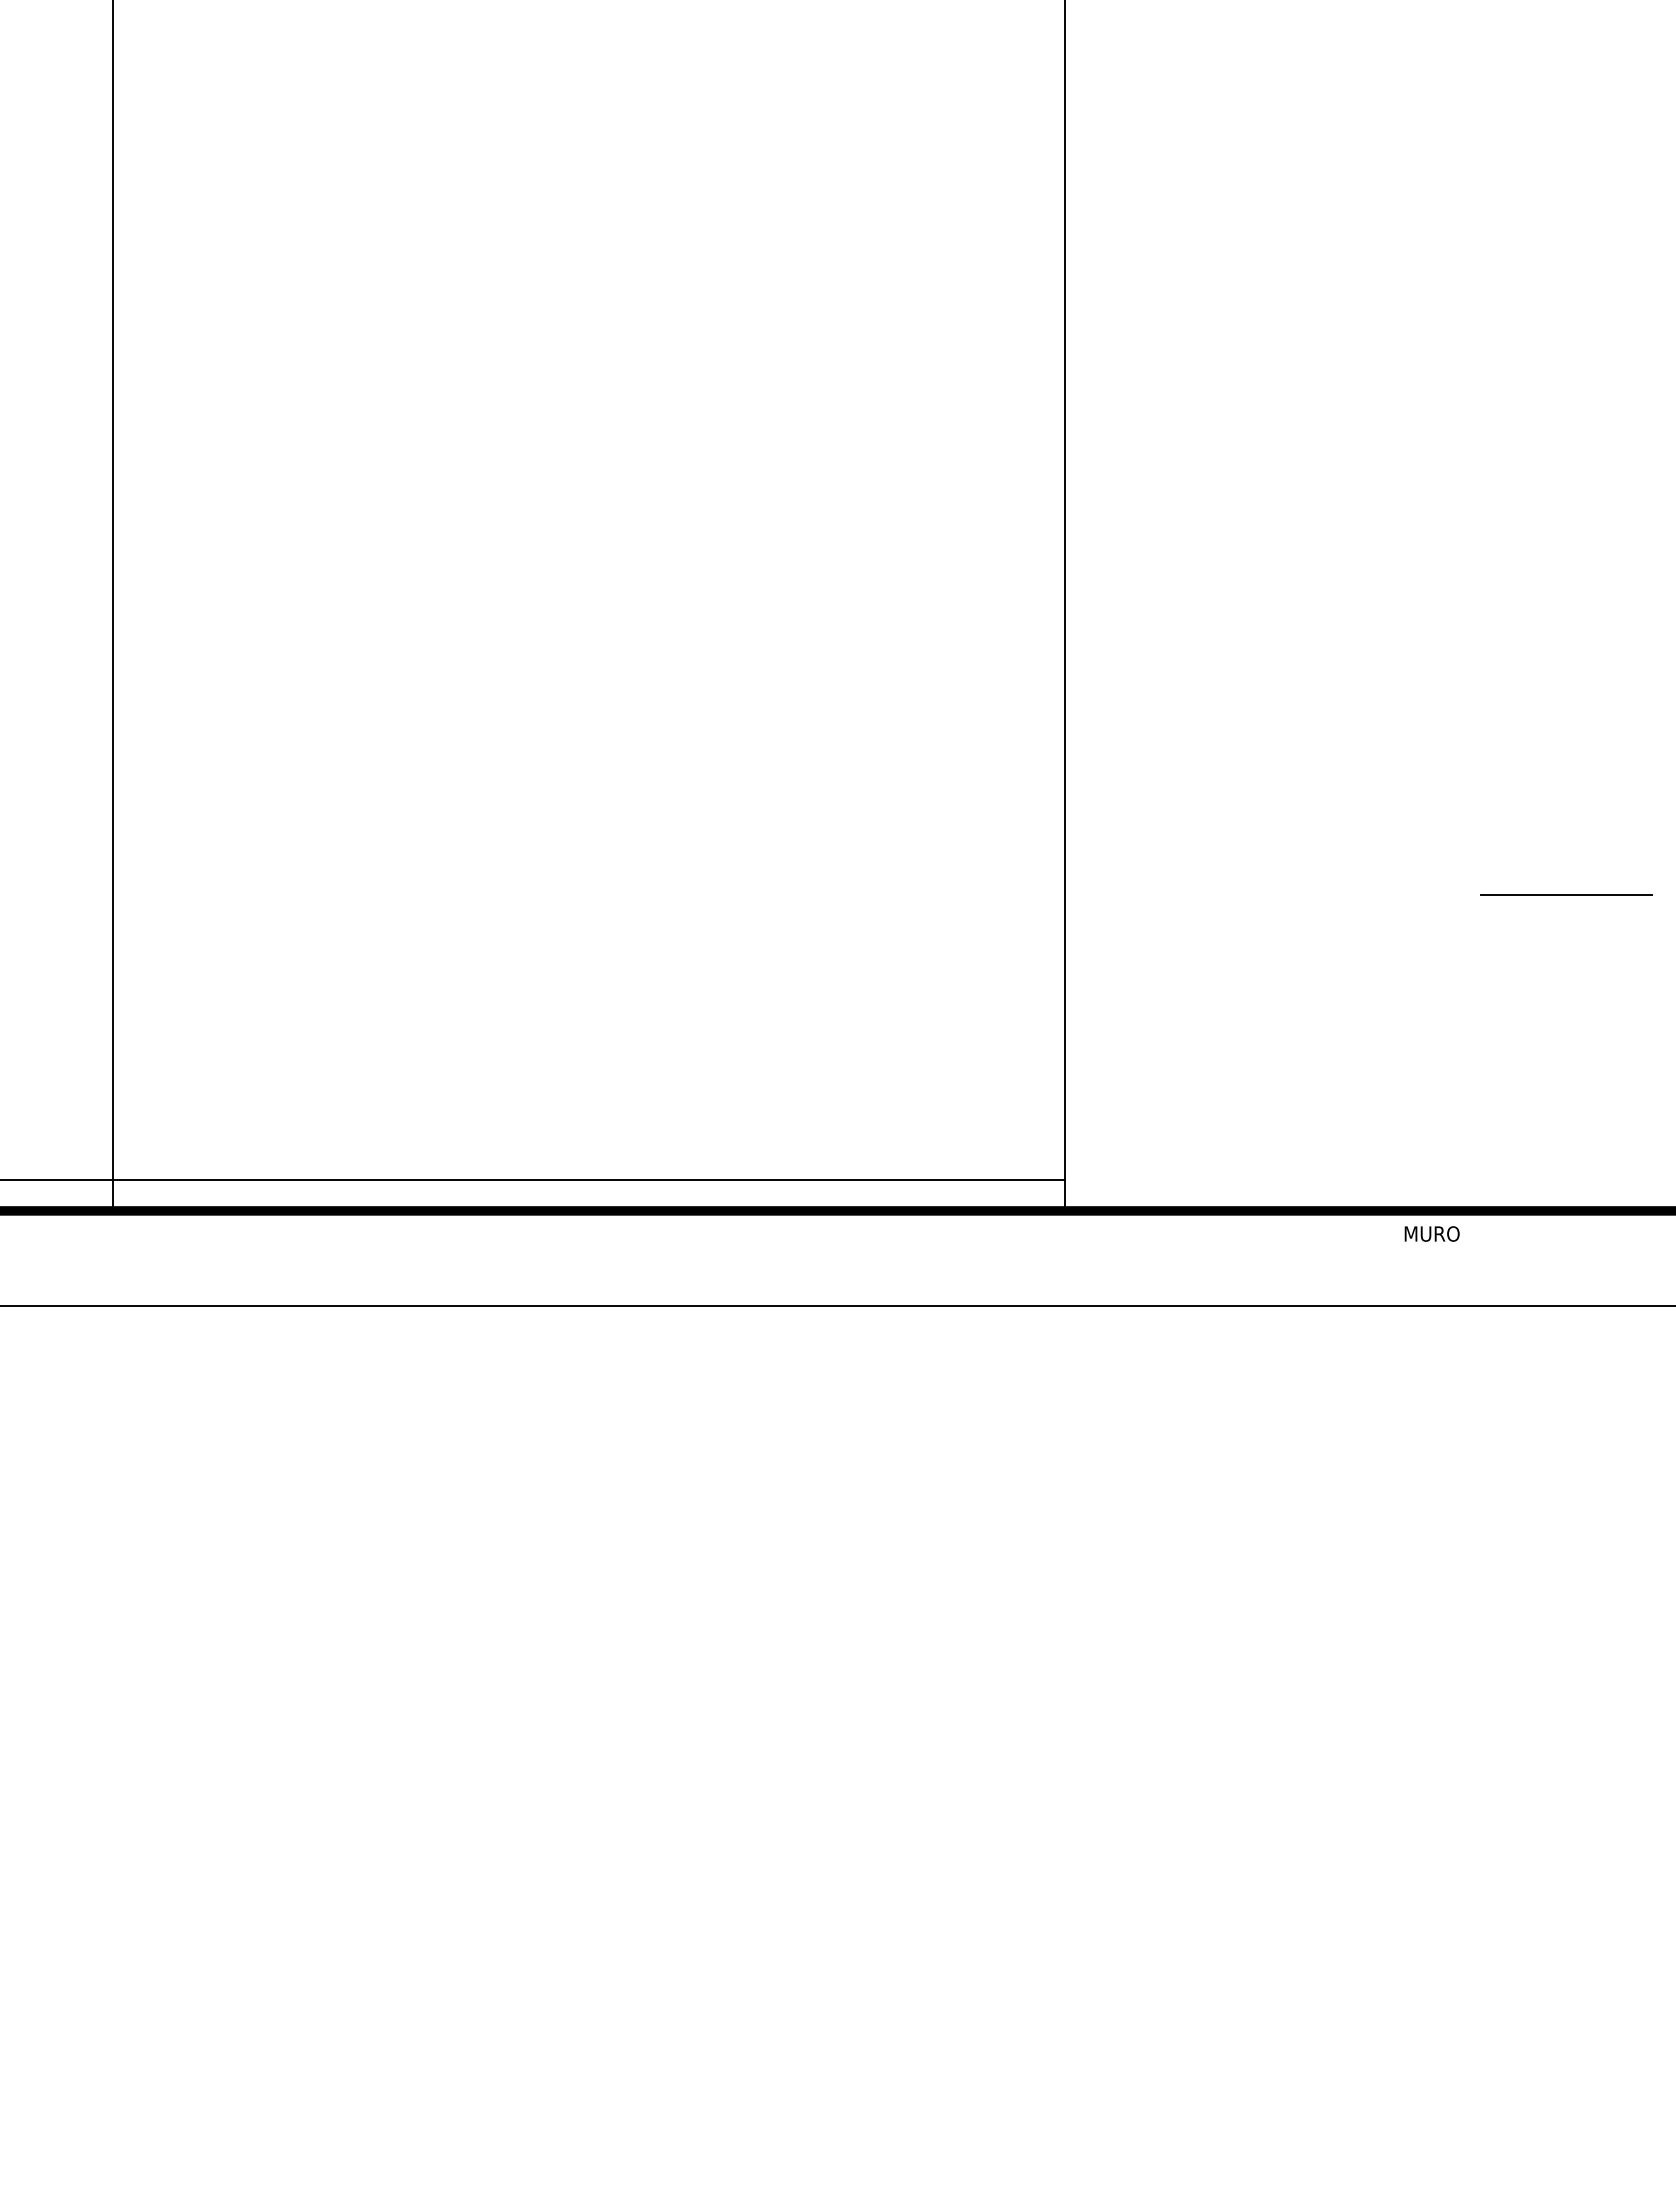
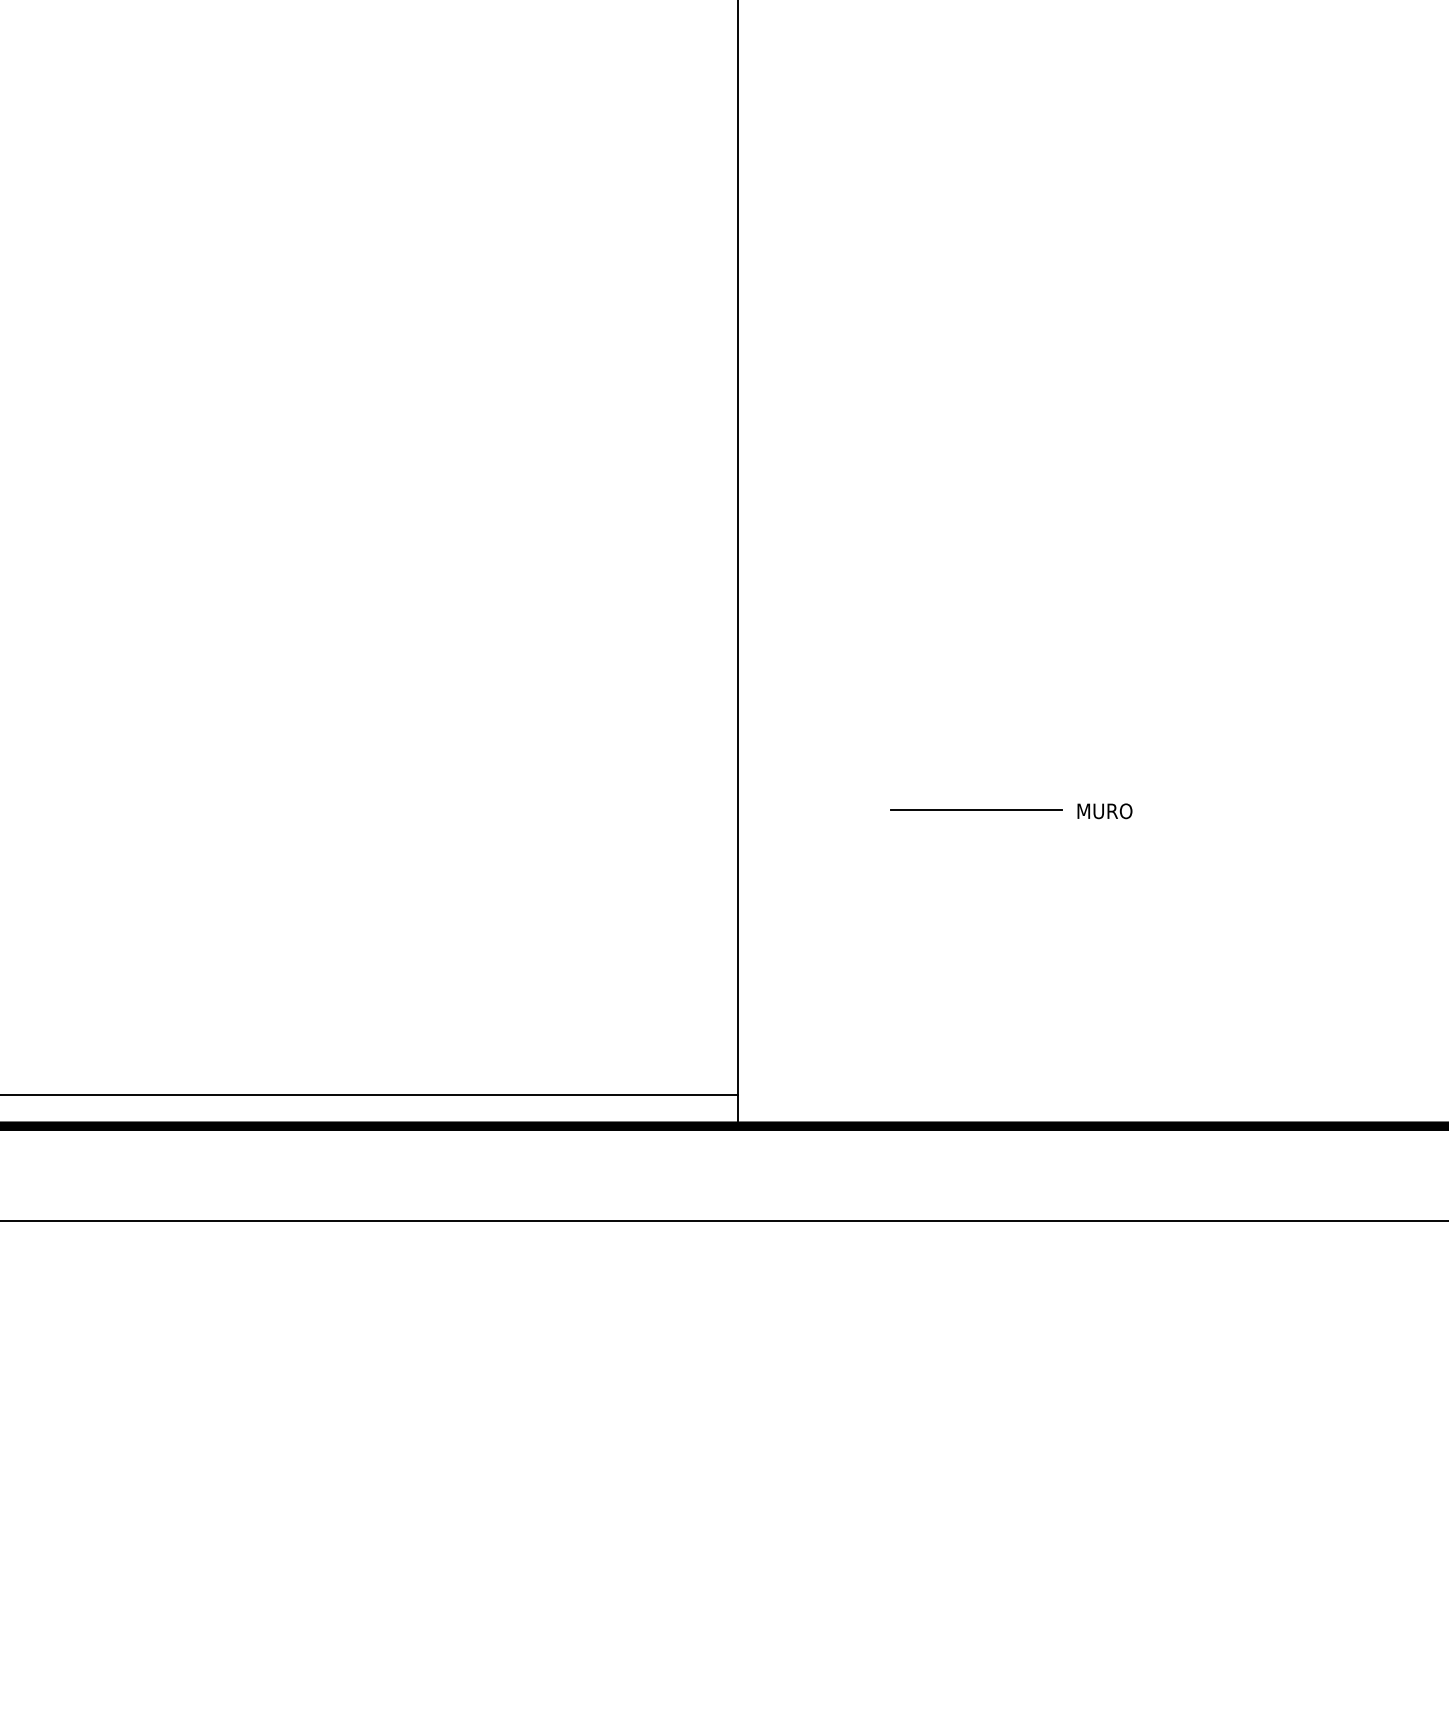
line: (1566, 894) -> (976, 809), moved
text: (1431, 1233) -> (1104, 810), moved

